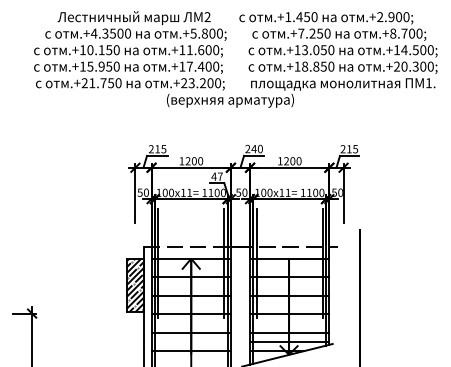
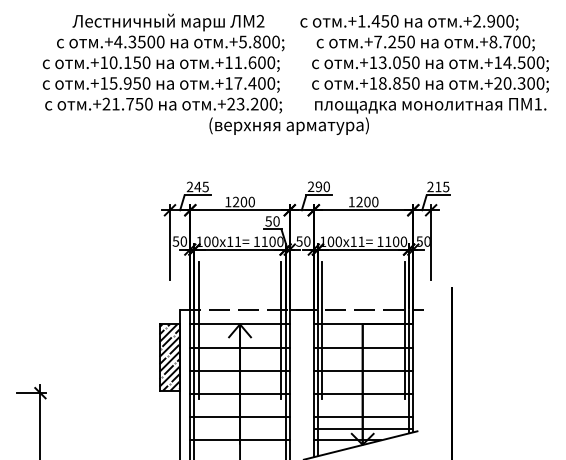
text: (157, 148) -> (197, 186), 215 -> 245
text: (253, 148) -> (318, 186), 240 -> 290
text: (217, 176) -> (272, 221), 47 -> 50

